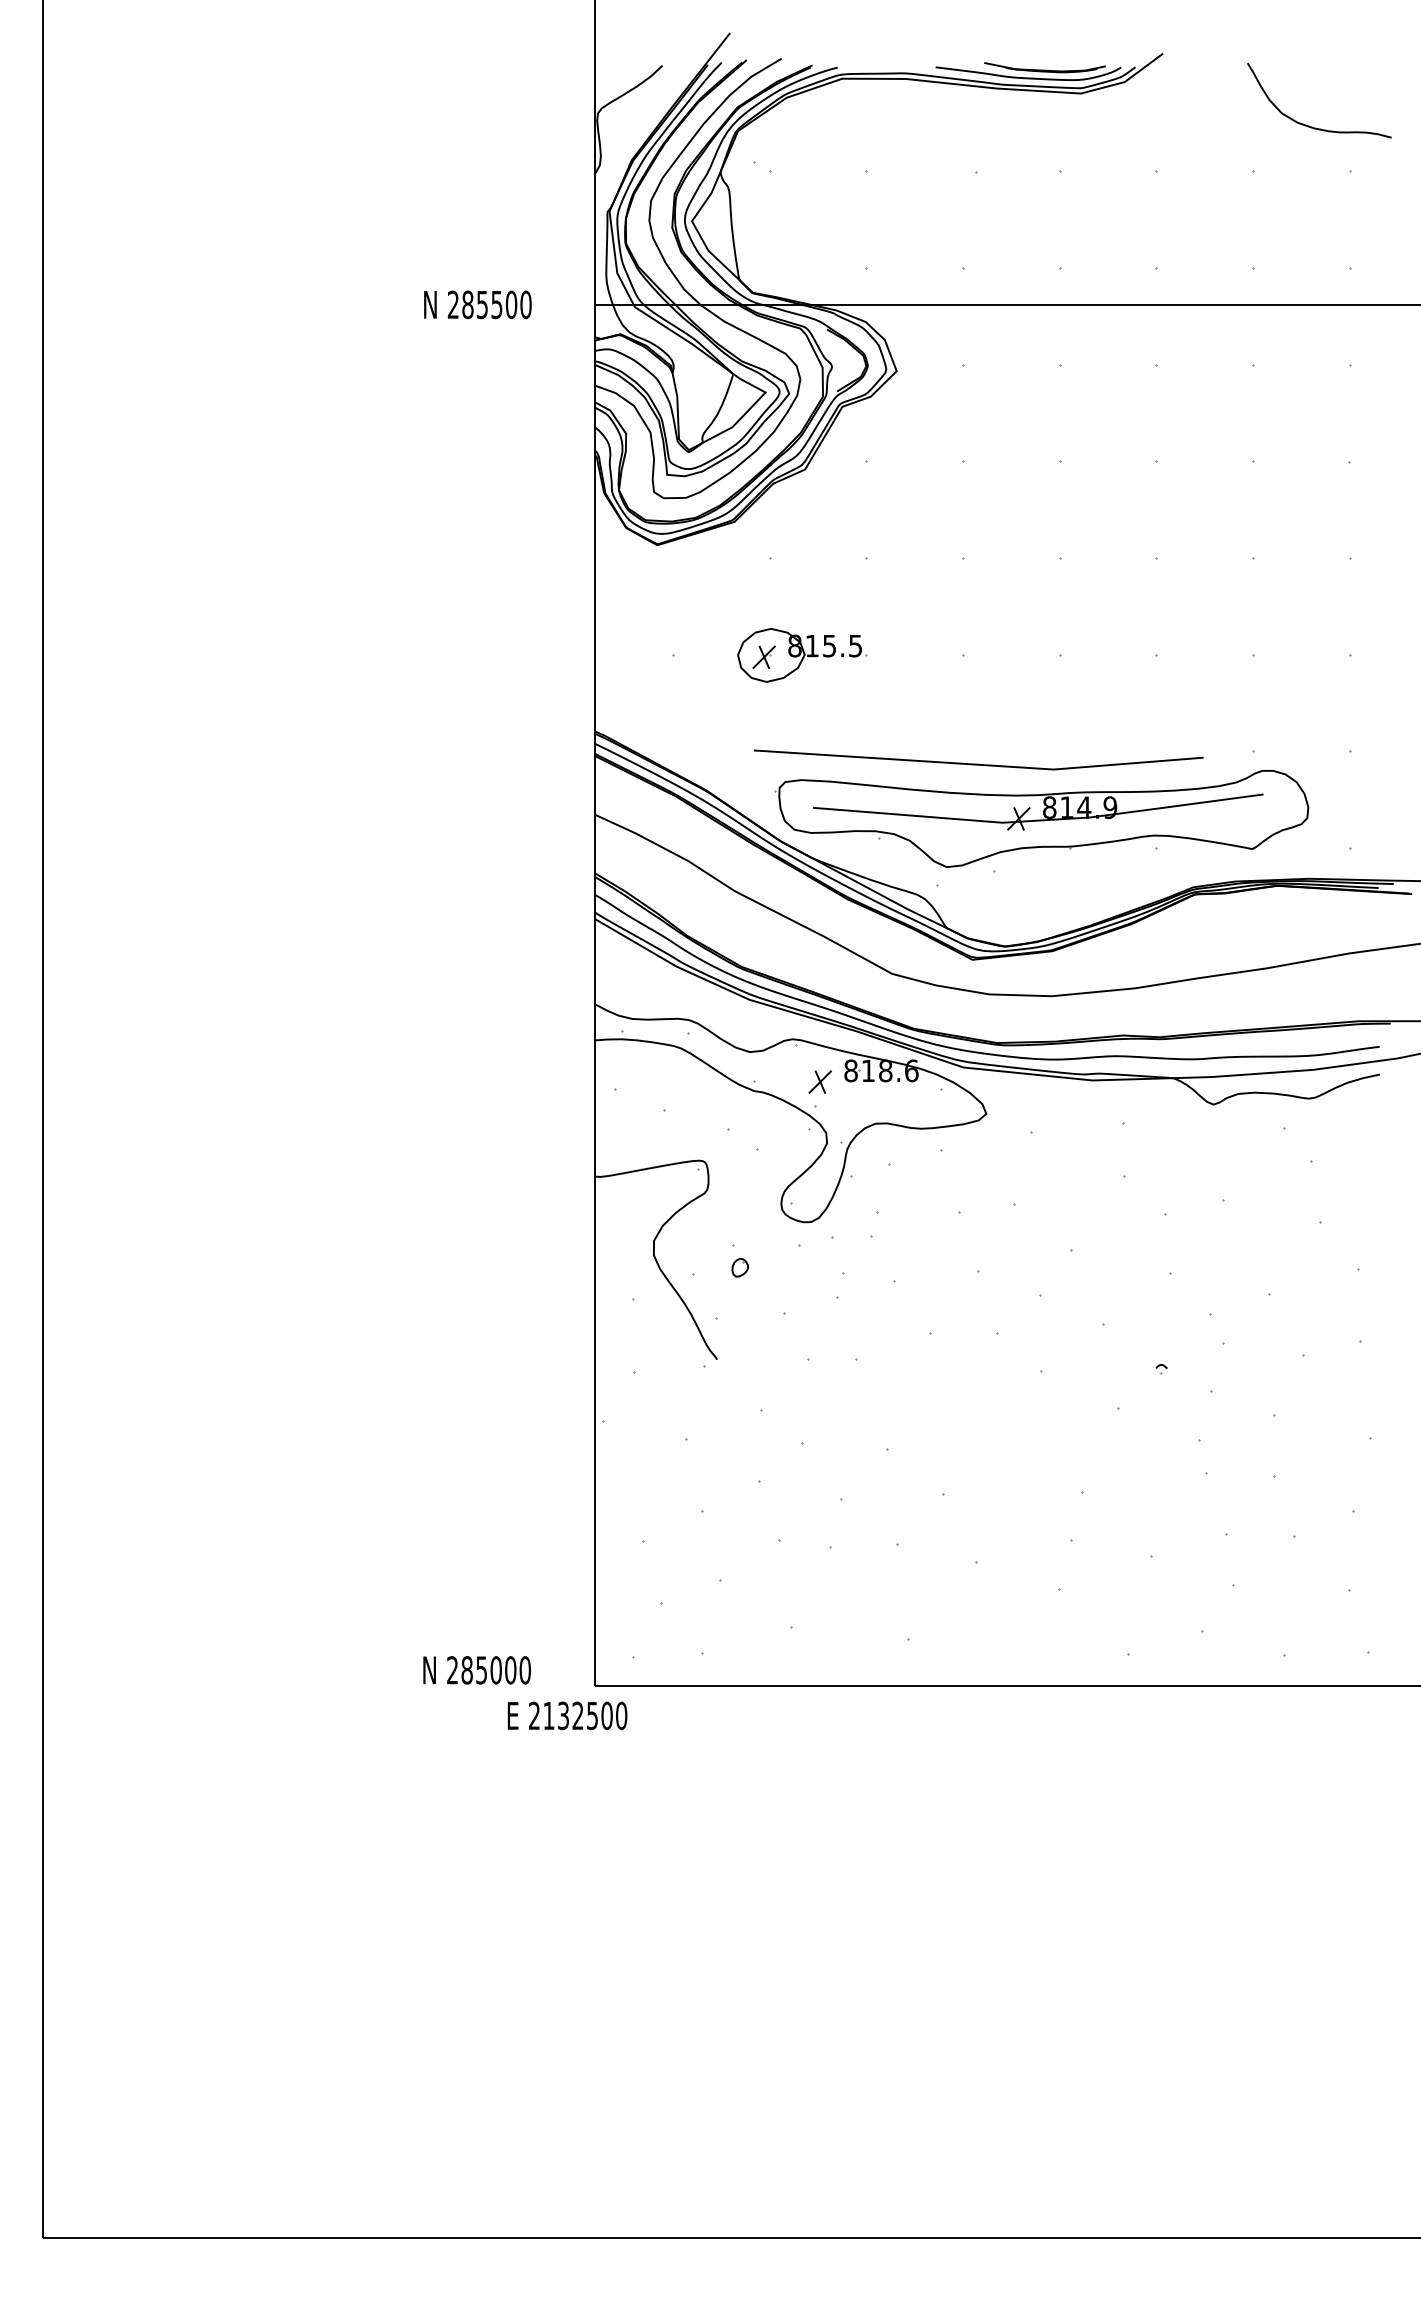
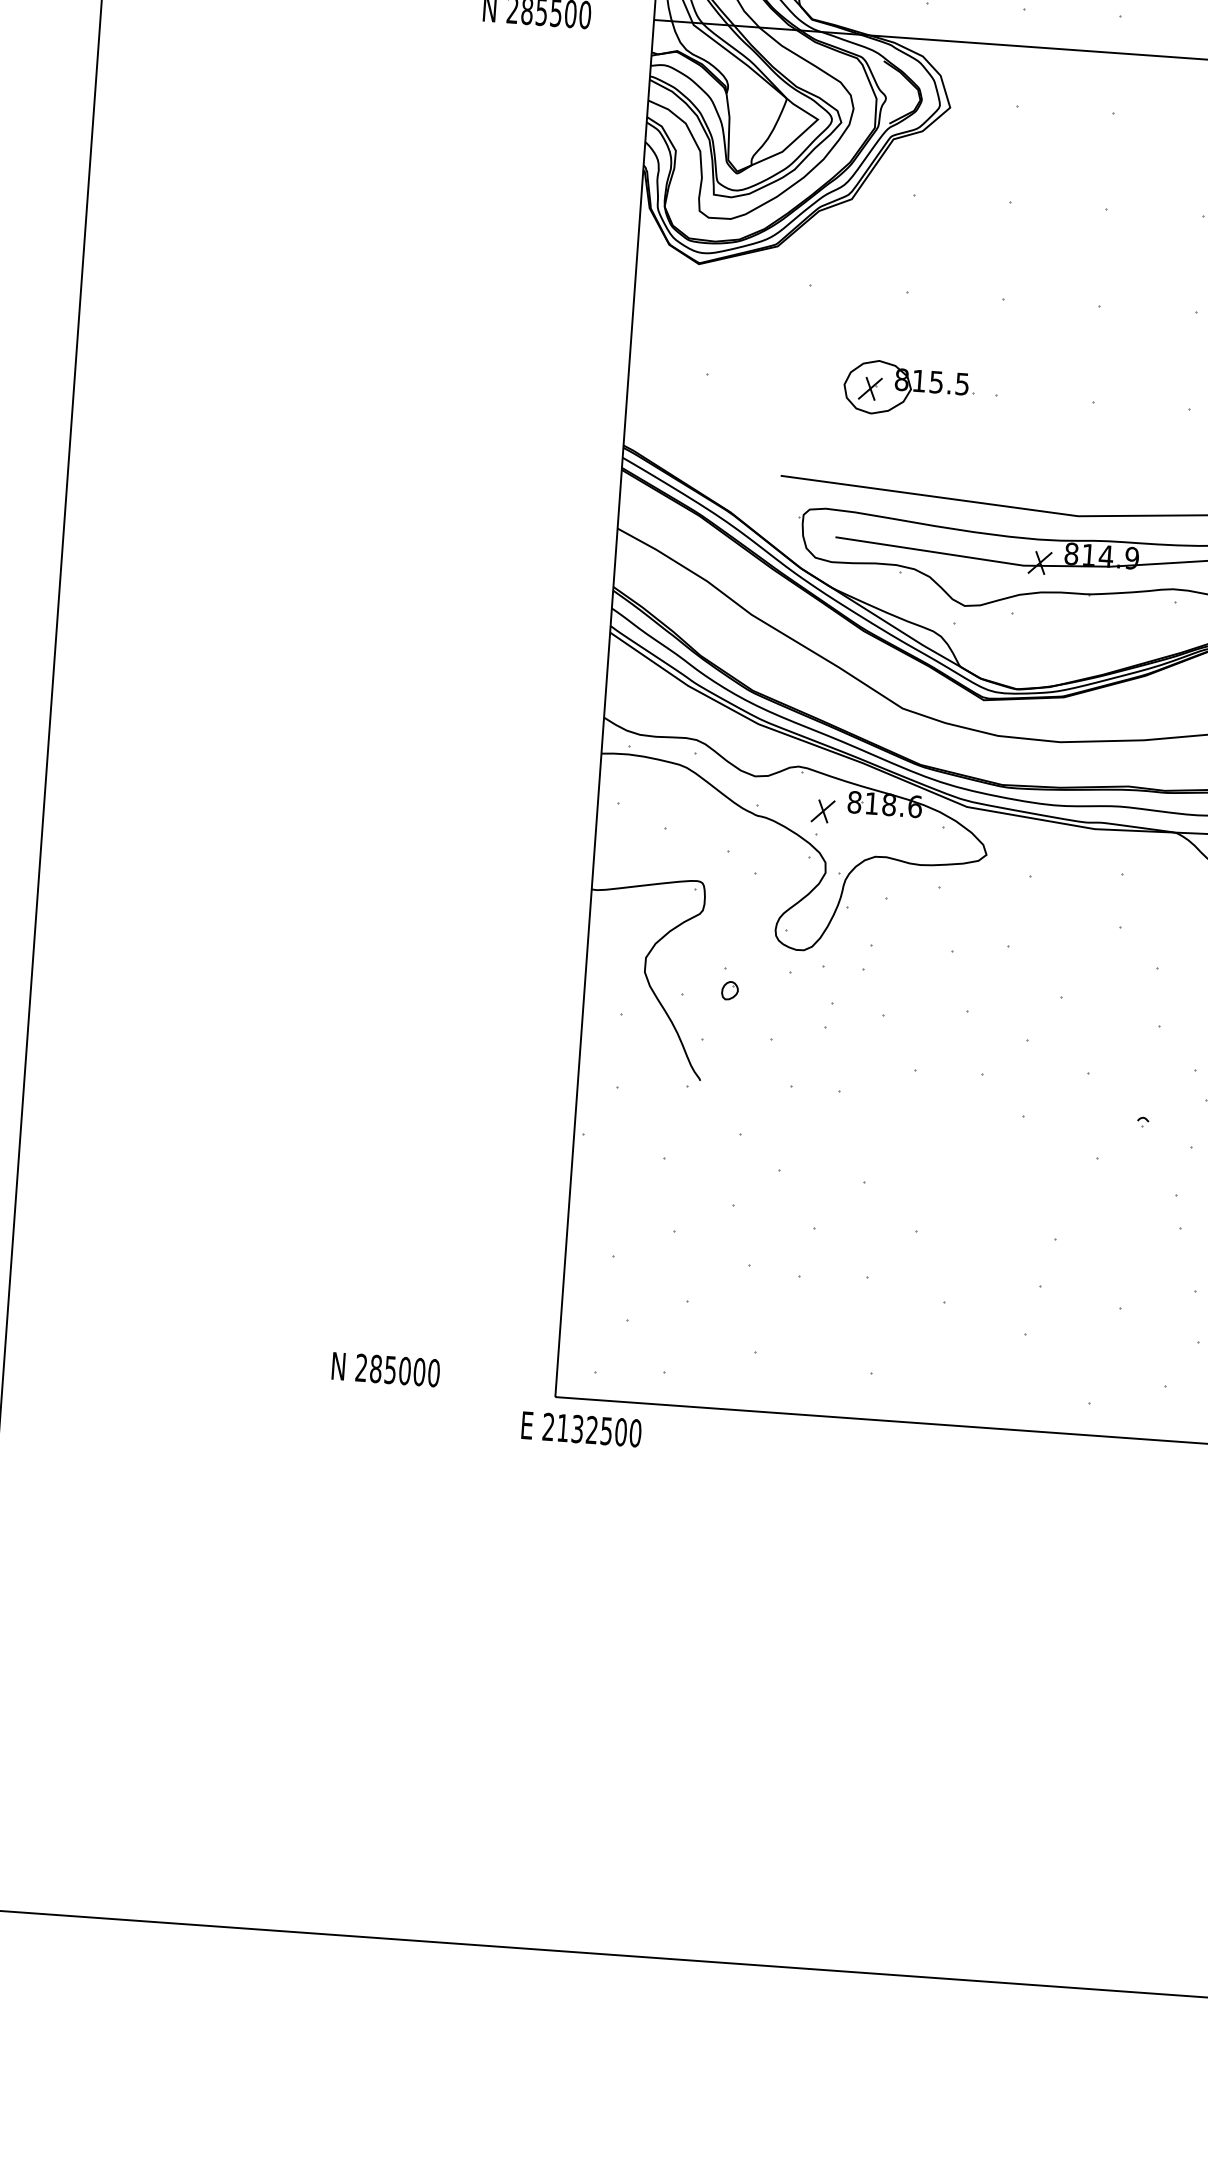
part: (802, 655) -> (908, 389), moved
text: (476, 1670) -> (385, 1369), moved
text: (567, 1715) -> (581, 1429), moved

